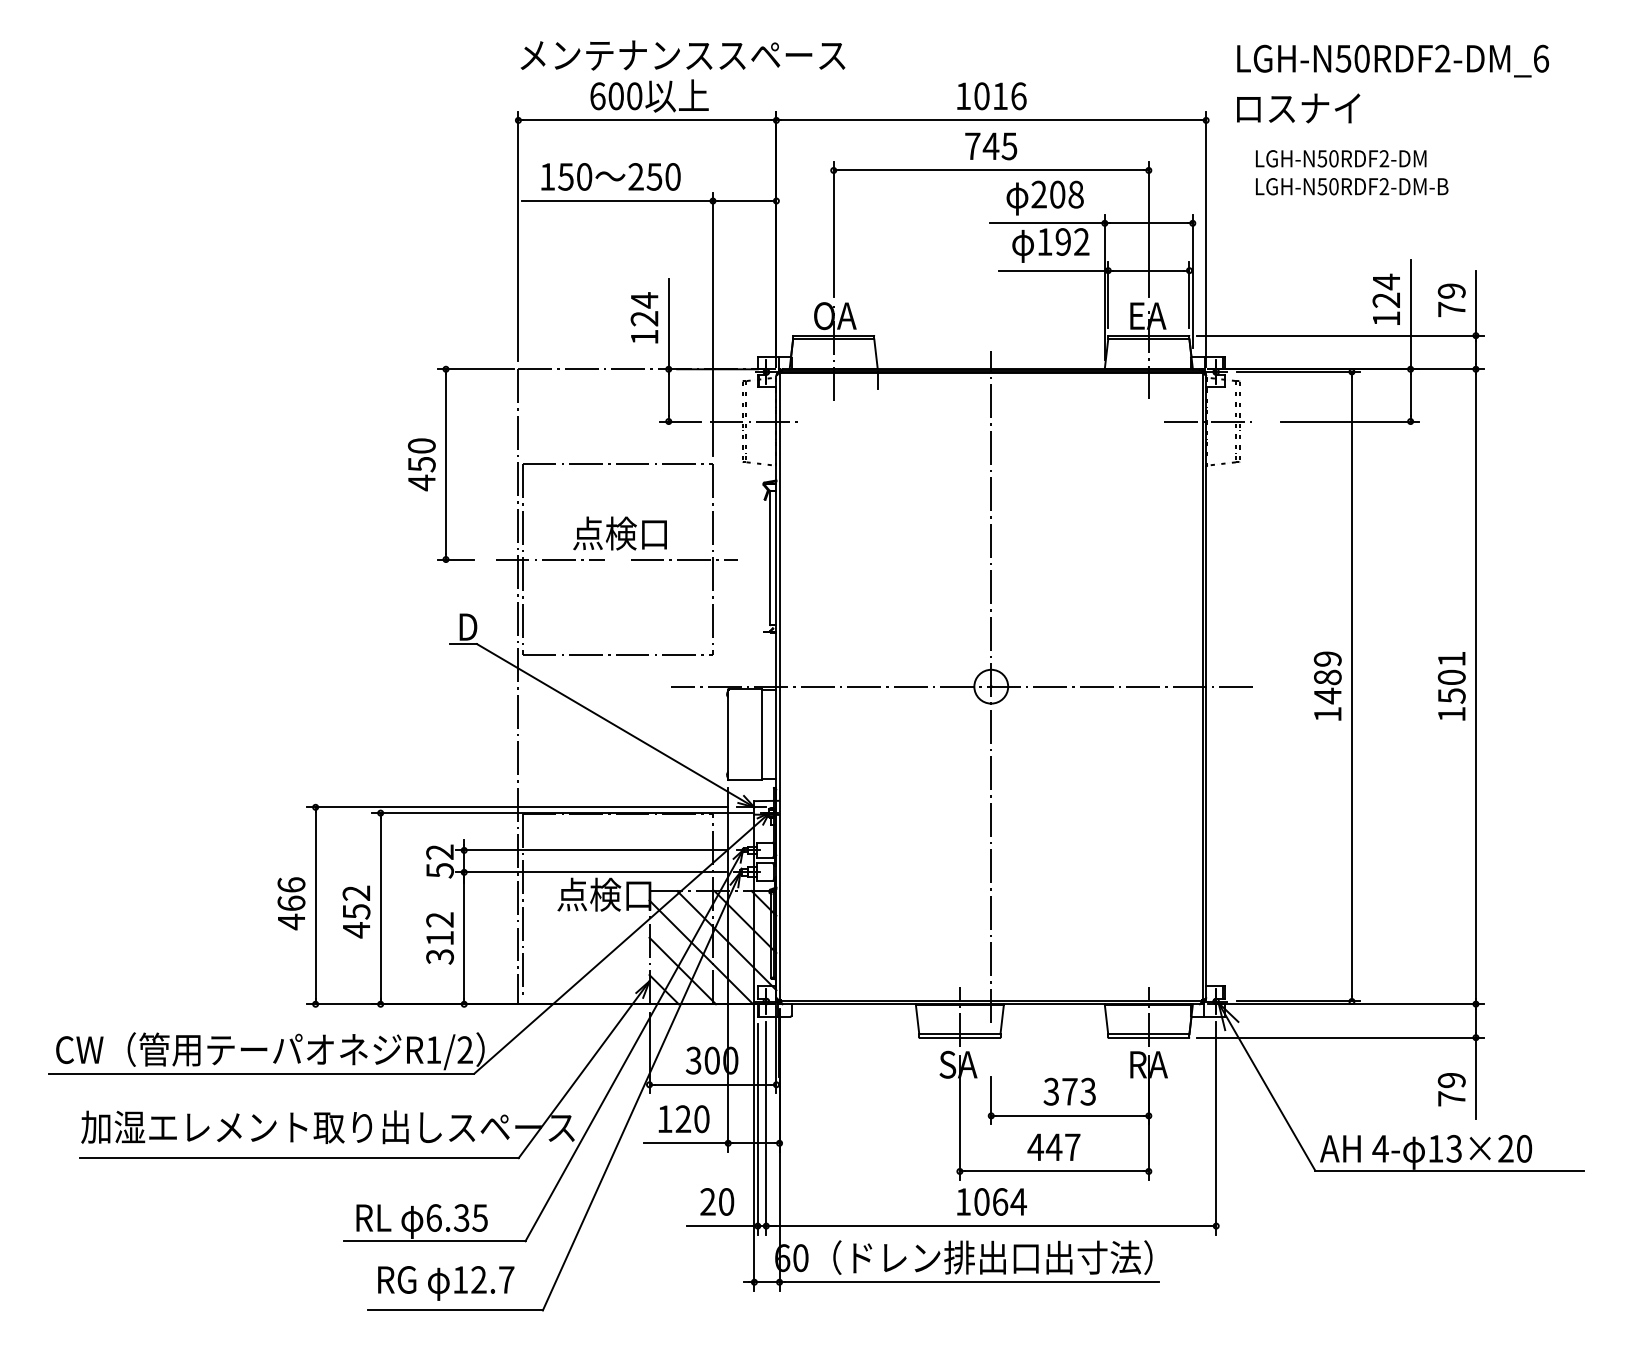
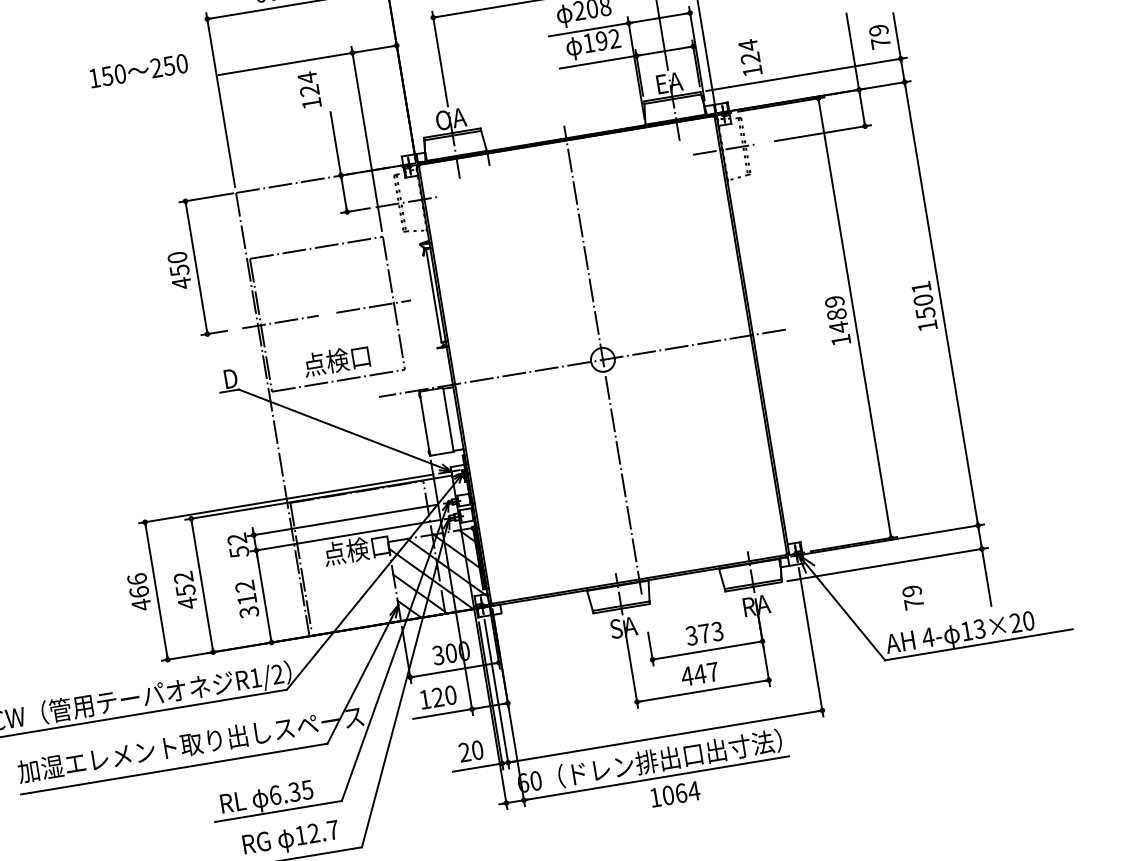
text: (610, 176) -> (138, 70), moved
text: (1385, 298) -> (749, 57), moved
text: (644, 317) -> (309, 89), moved
text: (619, 533) -> (336, 360), moved
text: (1451, 1089) -> (912, 597), moved
text: (991, 1201) -> (675, 794), moved

